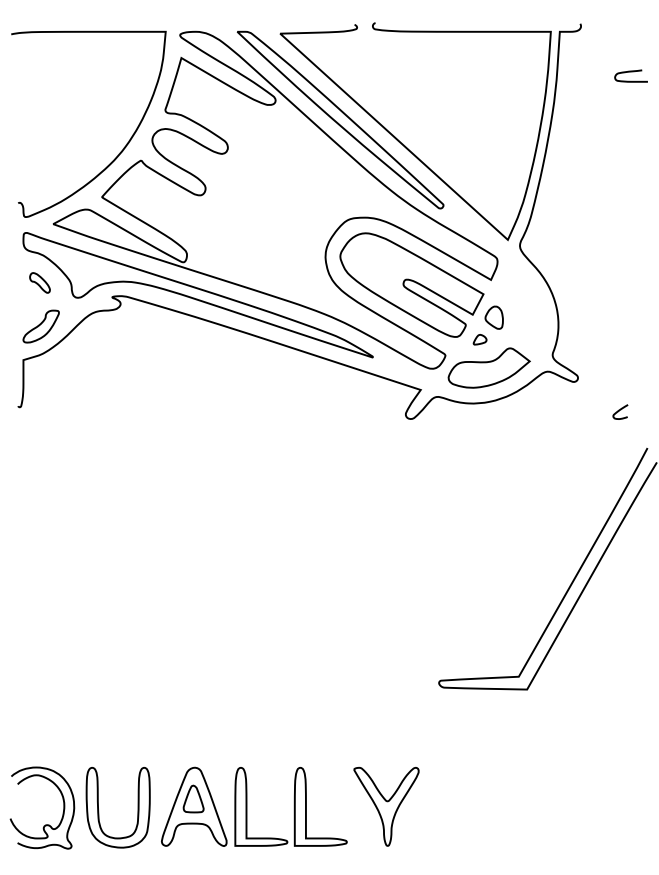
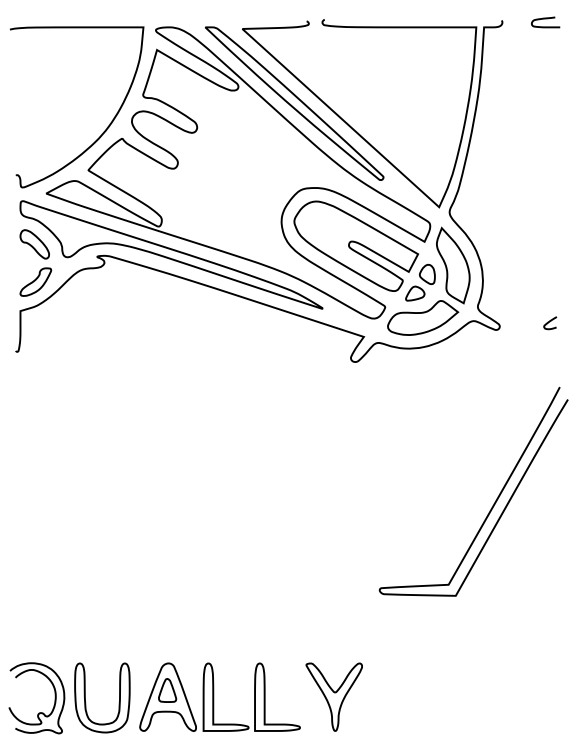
curve: (630, 72) -> (545, 19), moved
part: (39, 282) -> (34, 244), size x1.67
part: (524, 307) -> (453, 265), added
part: (479, 339) -> (414, 293), size x1.67
curve: (620, 410) -> (550, 321), moved

